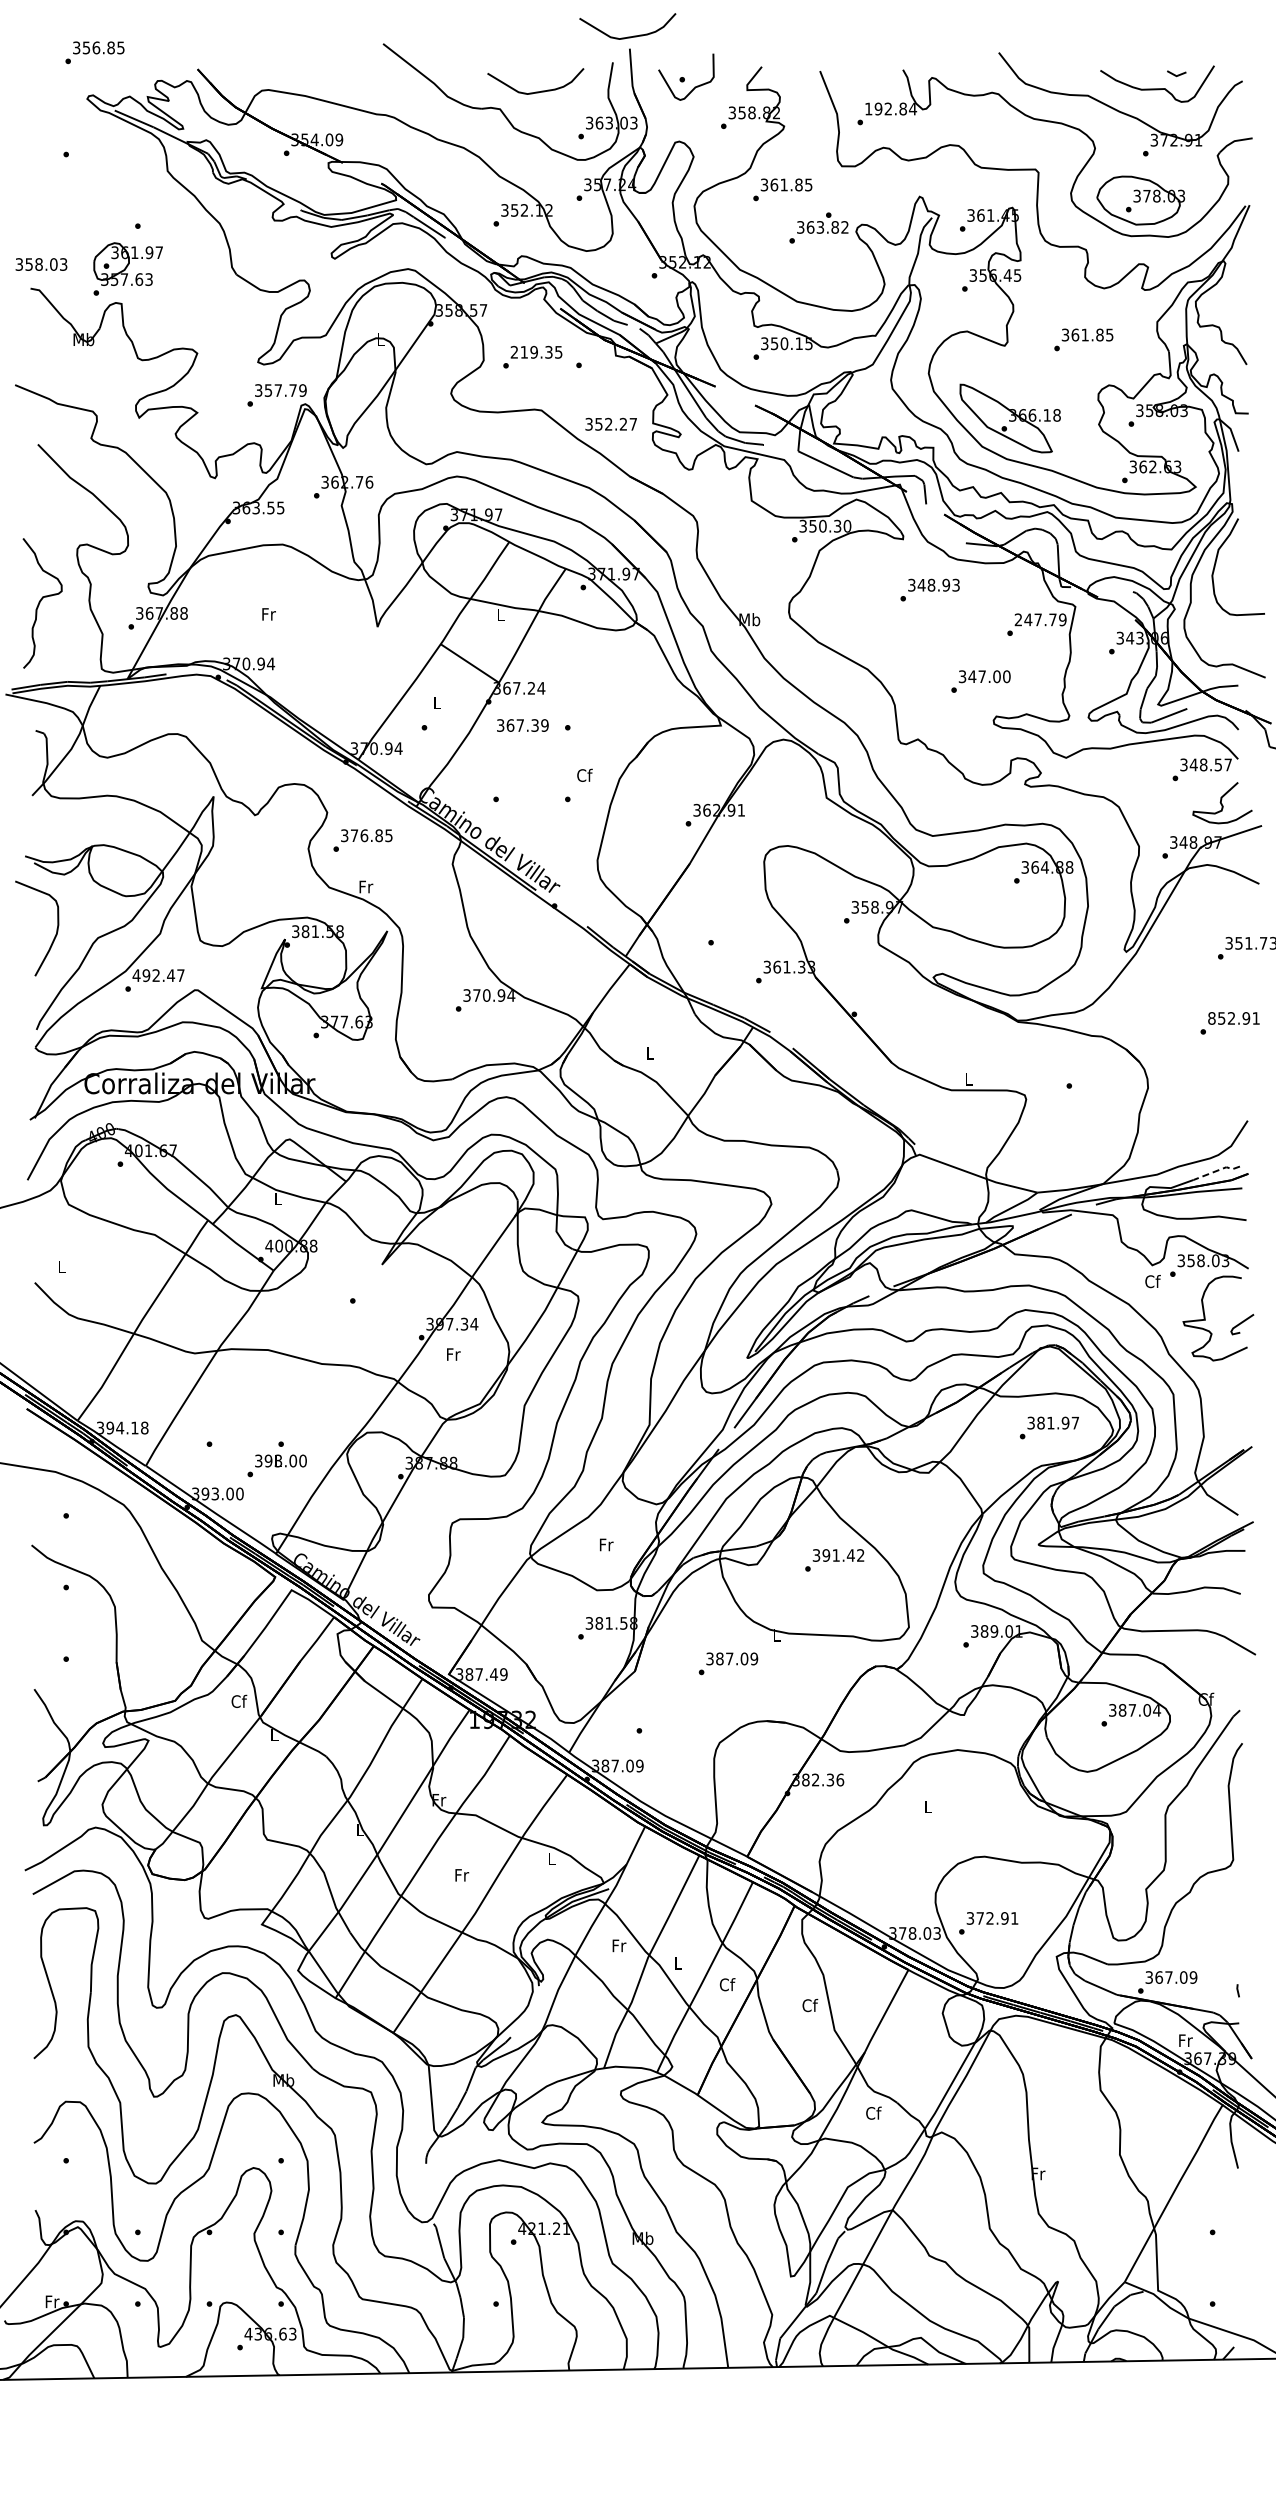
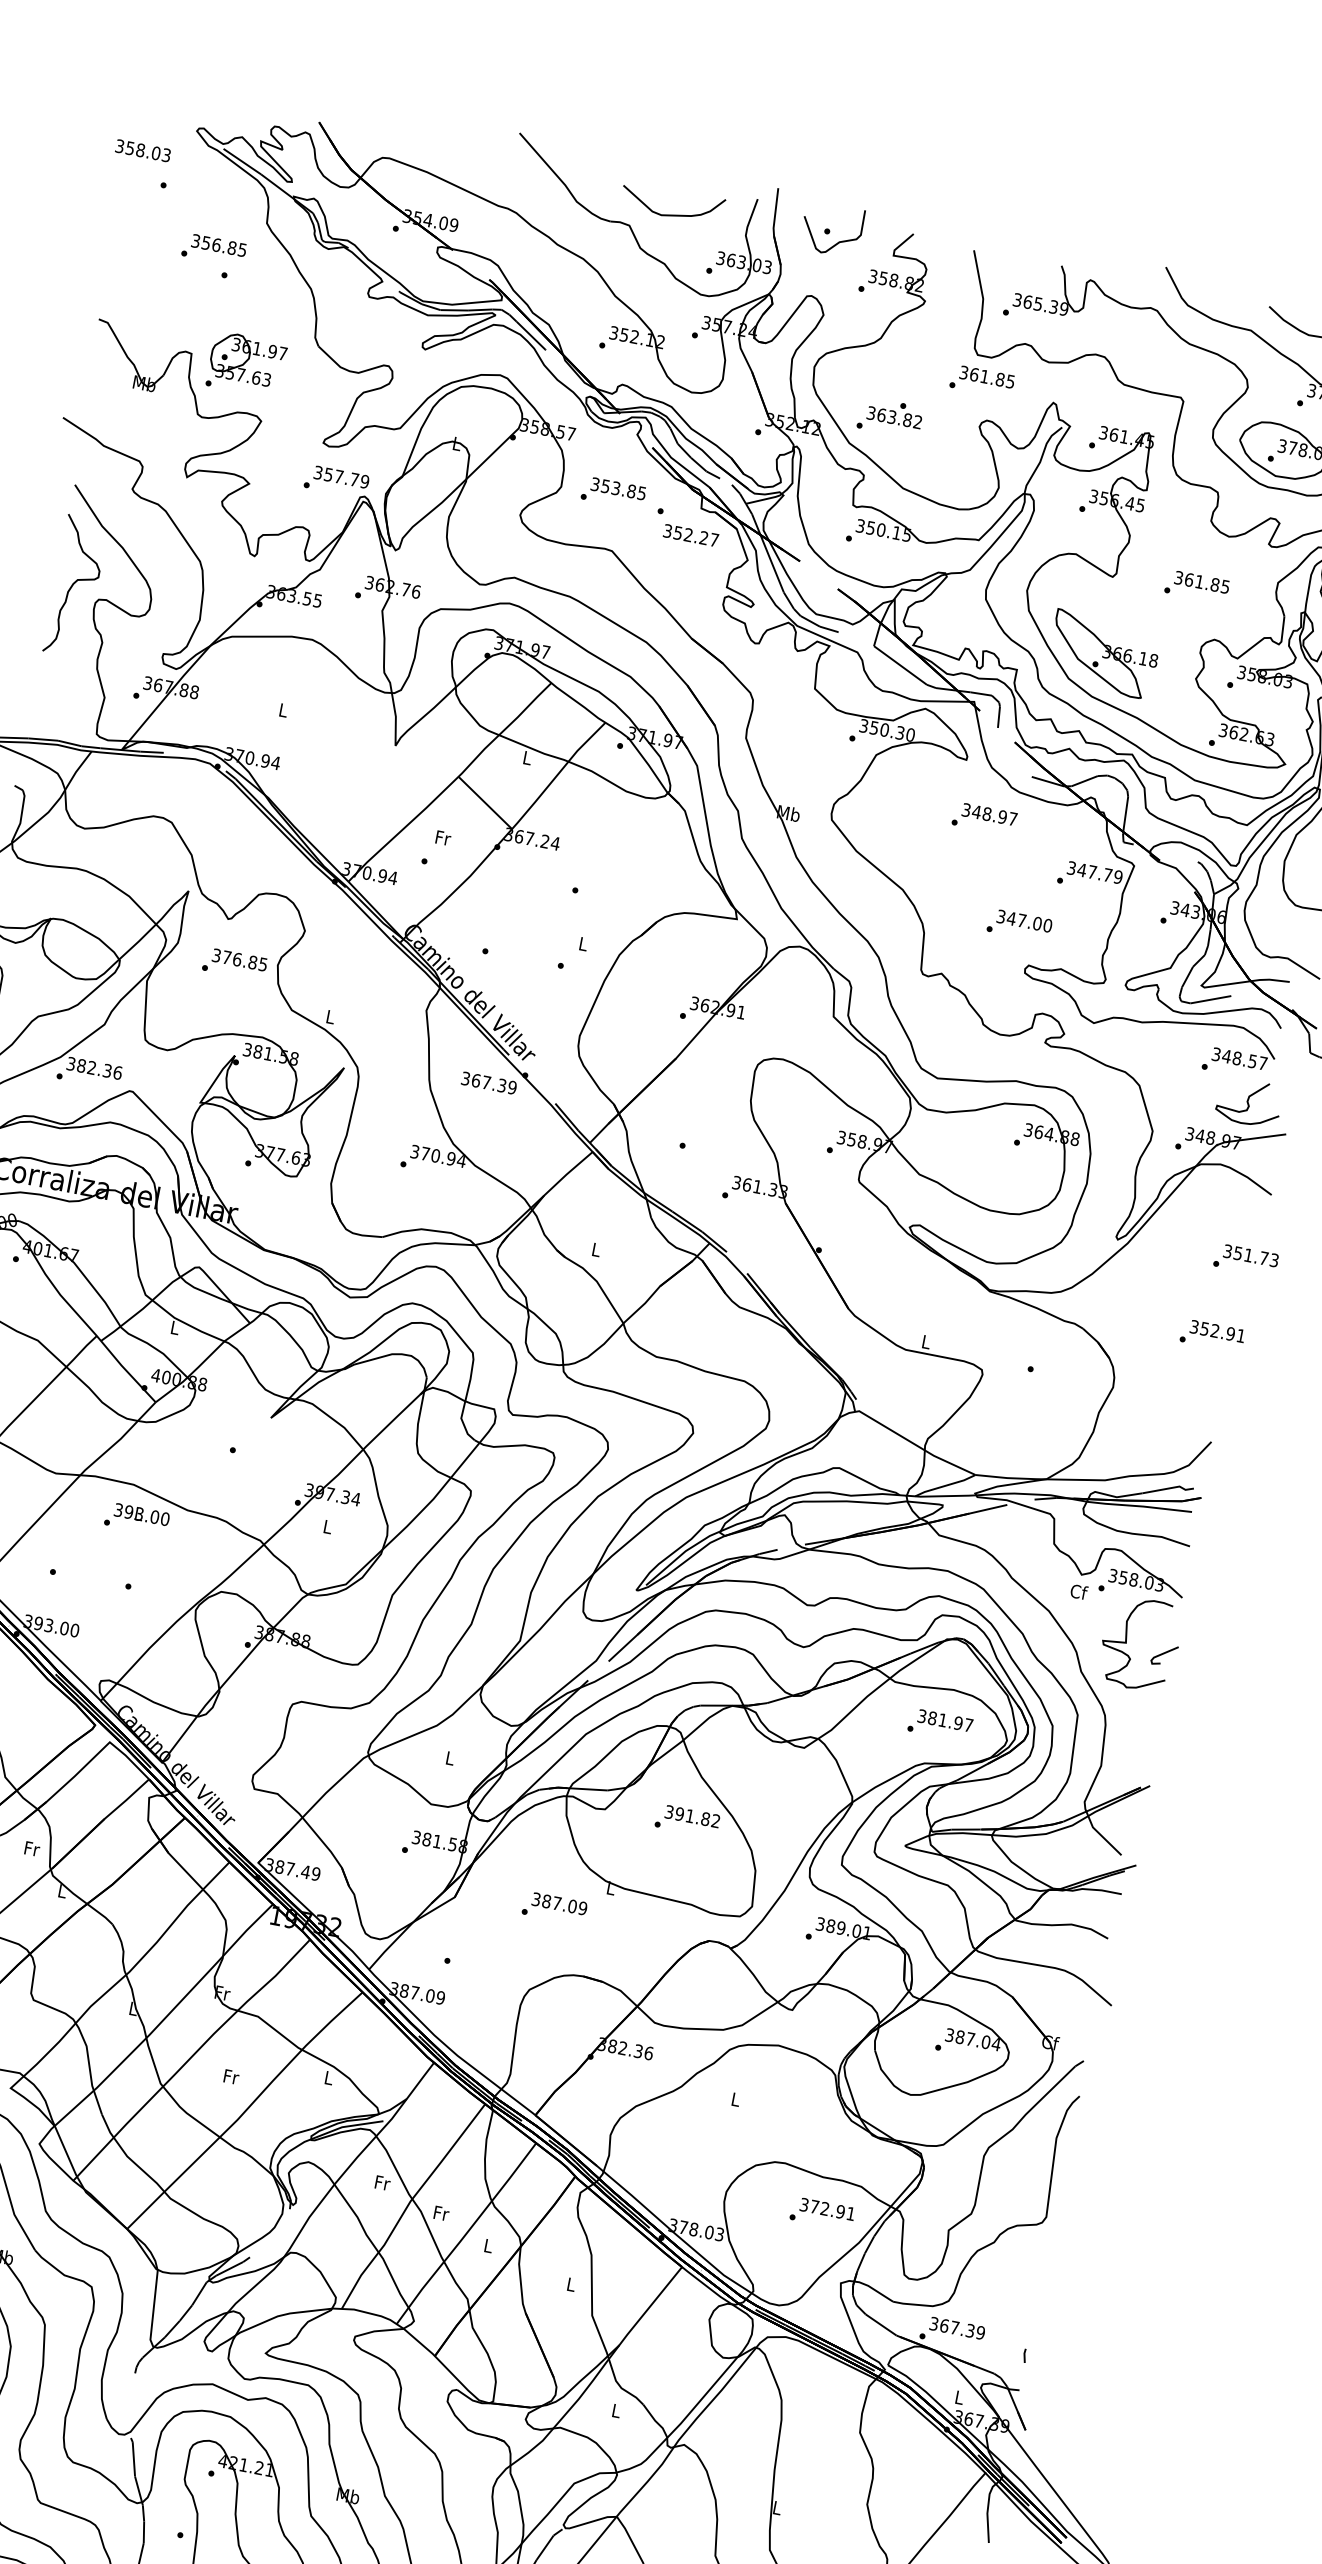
curve: (627, 36) -> (778, 174), removed
text: (94, 52) -> (213, 249), moved
text: (891, 108) -> (1041, 304), 192.84 -> 365.39
text: (782, 189) -> (982, 381), moved
text: (818, 227) -> (890, 416), moved
text: (41, 264) -> (143, 150), moved
part: (127, 268) -> (246, 363), moved
text: (531, 352) -> (613, 488), 219.35 -> 353.85
text: (610, 423) -> (690, 534), moved
text: (955, 584) -> (1012, 818), 348.93 -> 348.97
curve: (40, 603) -> (73, 586), moved
text: (268, 614) -> (283, 710), Fr -> L
text: (1018, 620) -> (1071, 868), 247.79 -> 347.79
text: (437, 703) -> (443, 838), L -> Fr
text: (522, 725) -> (488, 1083), moved
text: (584, 774) -> (583, 943), Cf -> L
text: (362, 840) -> (234, 964), moved
text: (366, 886) -> (331, 1016), Fr -> L
text: (158, 975) -> (94, 1068), 492.47 -> 382.36
text: (1211, 1018) -> (1194, 1326), 852.91 -> 352.91
line: (1217, 1170) -> (1169, 1488), dashed -> solid
text: (453, 1354) -> (327, 1527), Fr -> L
text: (276, 1465) -> (136, 1518), moved
text: (606, 1544) -> (450, 1758), Fr -> L
text: (850, 1555) -> (705, 1819), 391.42 -> 391.82
text: (239, 1700) -> (32, 1847), Cf -> Fr
text: (988, 1923) -> (822, 2213), moved
text: (678, 1963) -> (441, 2213), L -> Fr
text: (1183, 1977) -> (970, 2330), 367.09 -> 367.39
text: (727, 1984) -> (488, 2245), Cf -> L
text: (810, 2005) -> (571, 2284), Cf -> L
text: (1185, 2040) -> (959, 2397), Fr -> L
text: (873, 2112) -> (616, 2410), Cf -> L
text: (1038, 2173) -> (777, 2507), Fr -> L

